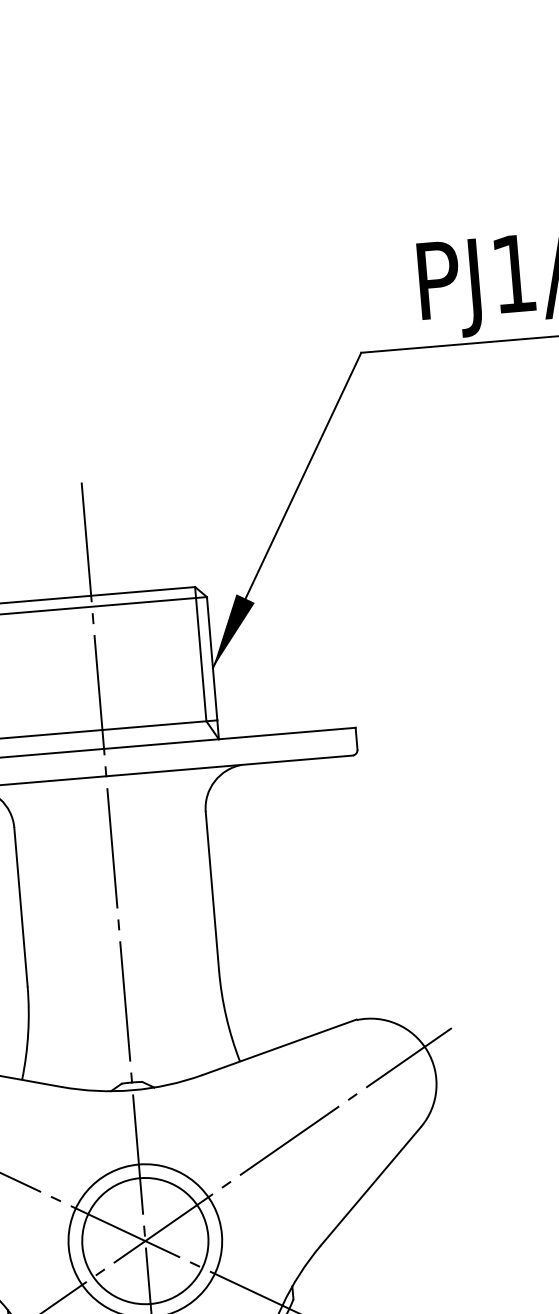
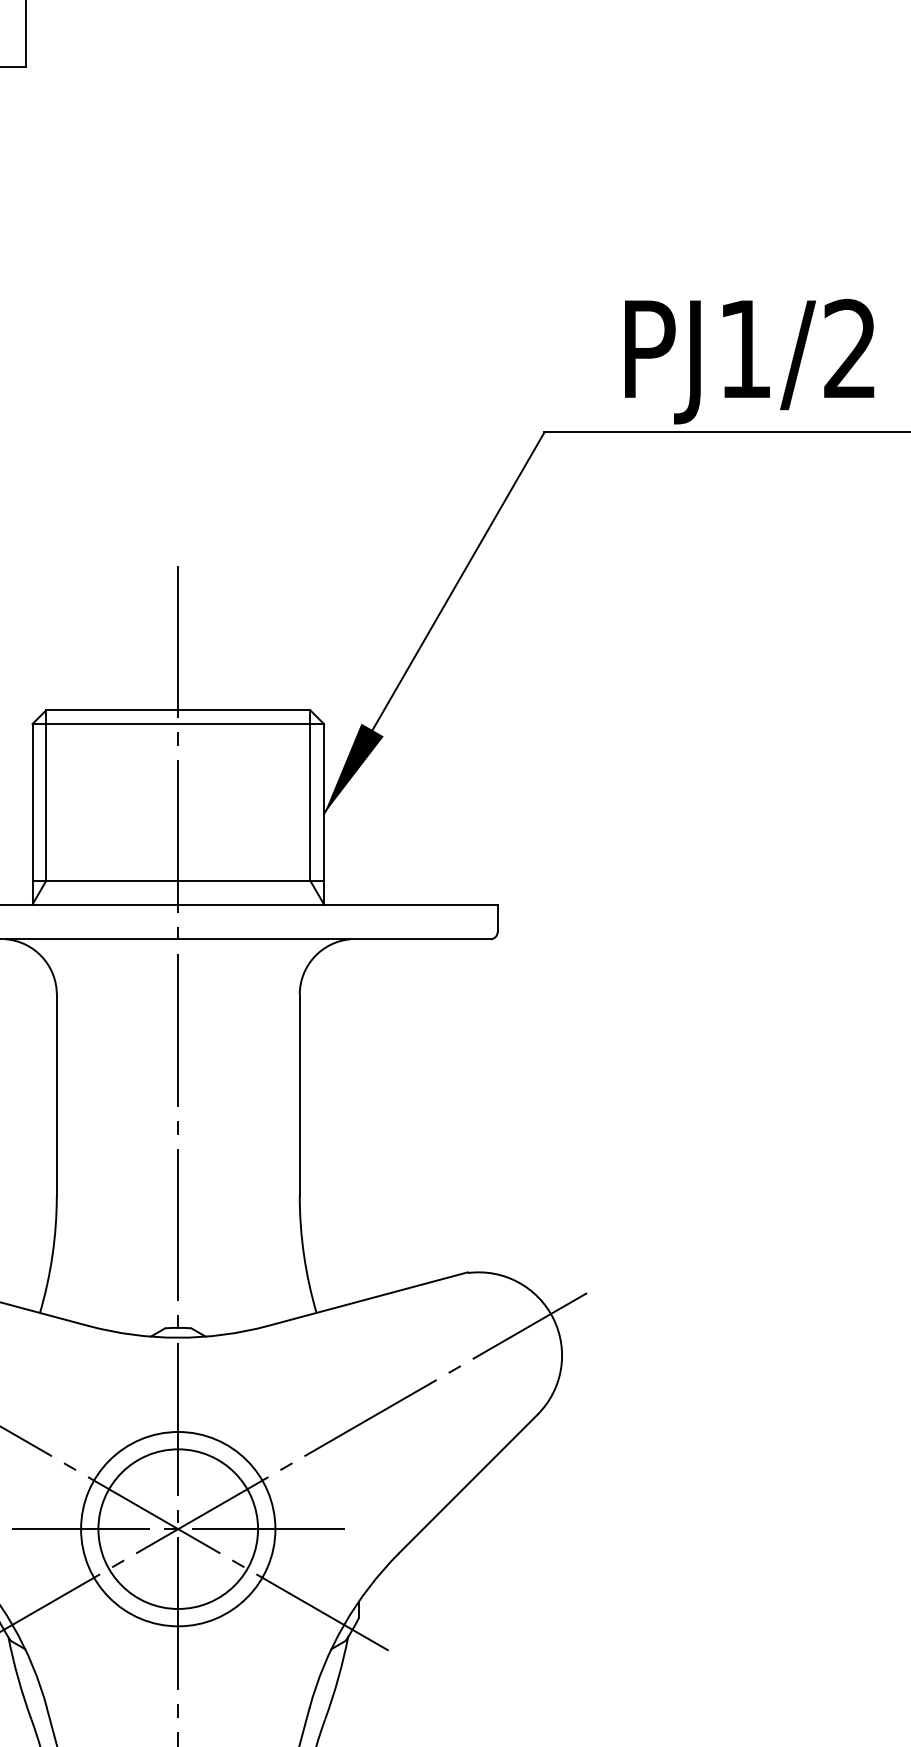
line: (144, 1241) -> (177, 1529), added

